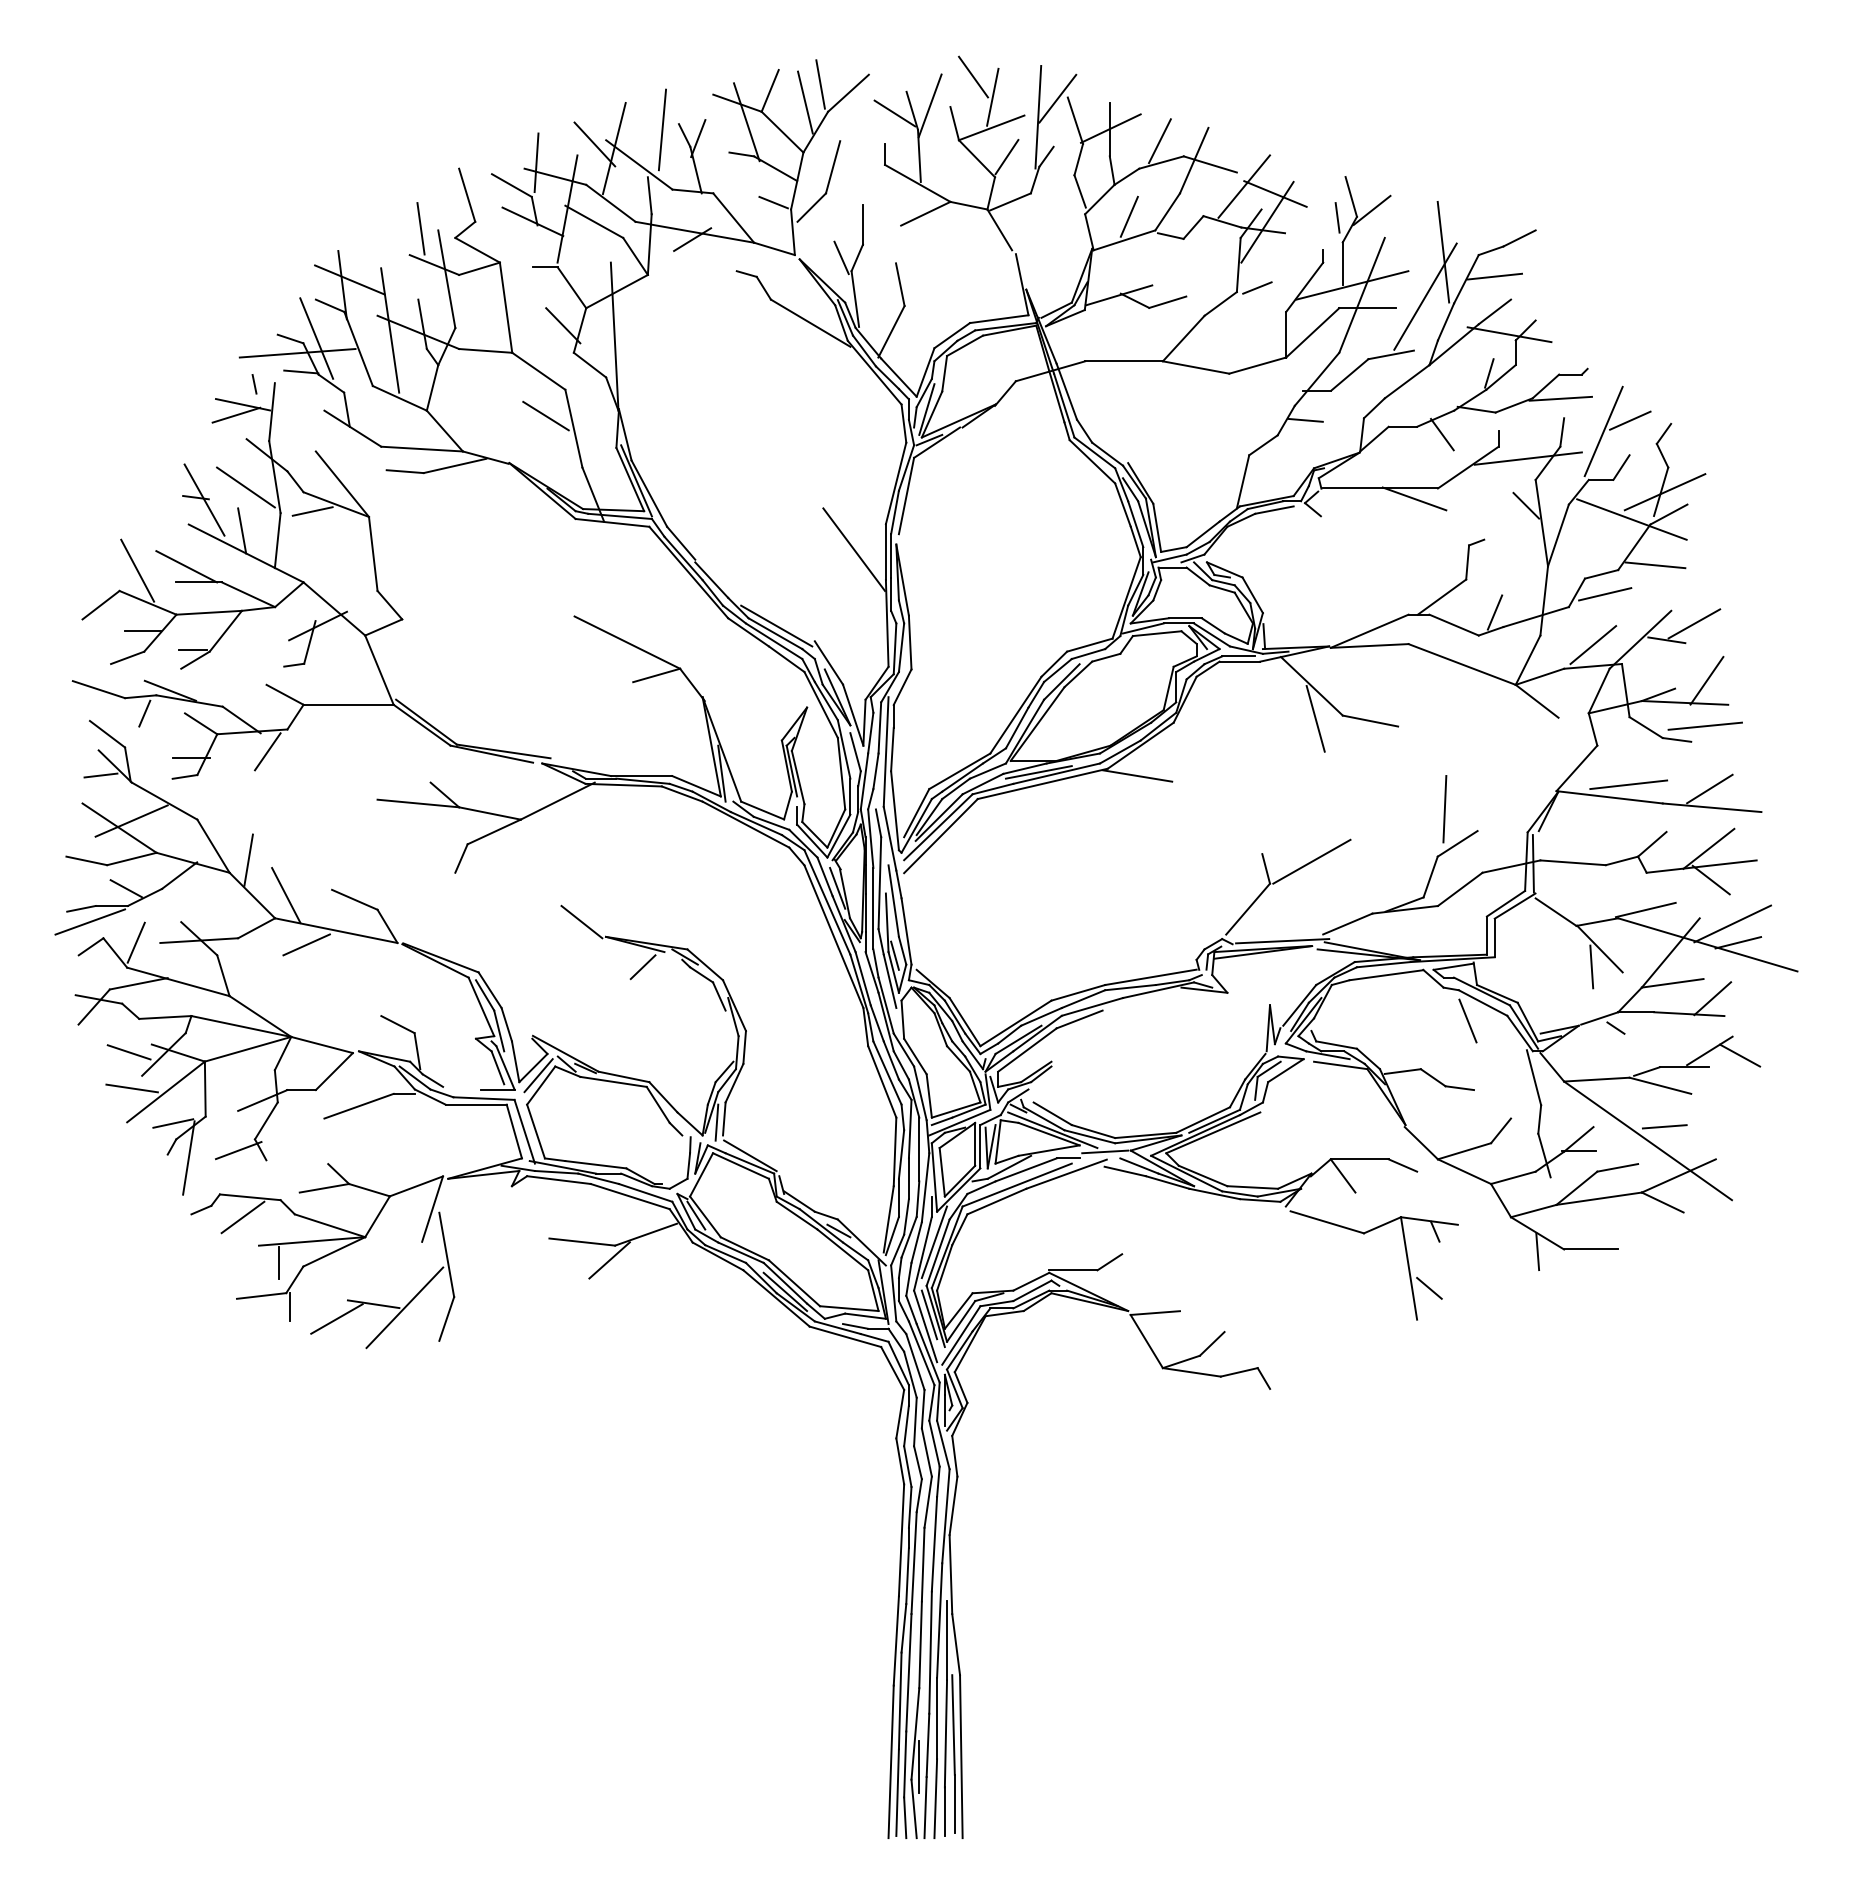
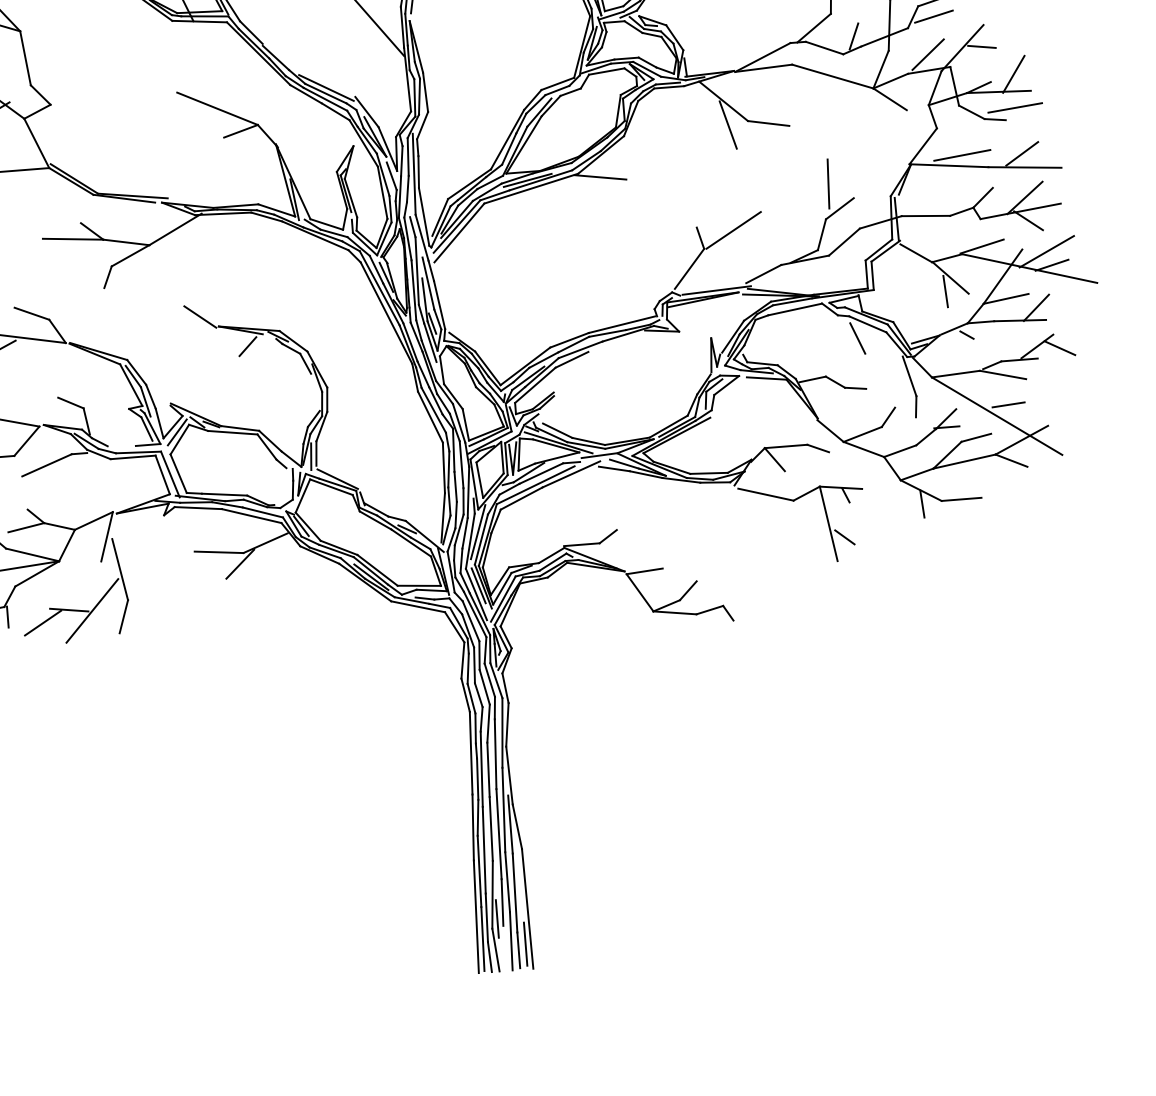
line: (1694, 623) -> (1001, 32), removed
line: (1544, 1155) -> (921, 432), removed
line: (953, 1724) -> (520, 885), removed
line: (925, 1807) -> (504, 948), removed

